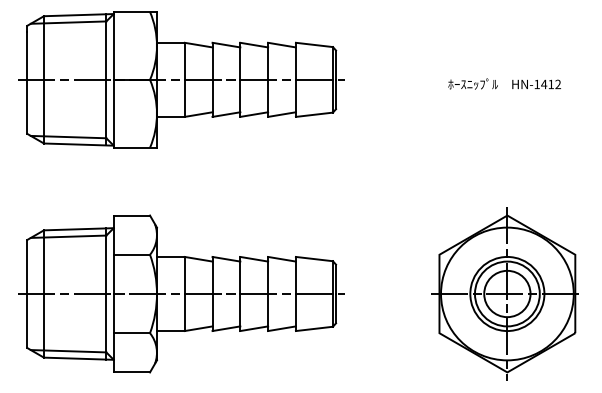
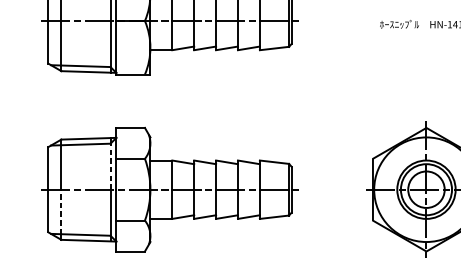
line: (106, 264) -> (110, 166), solid -> dashed
line: (43, 321) -> (61, 211), solid -> dashed

